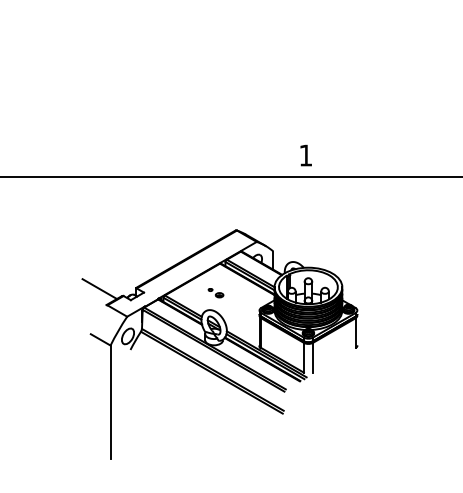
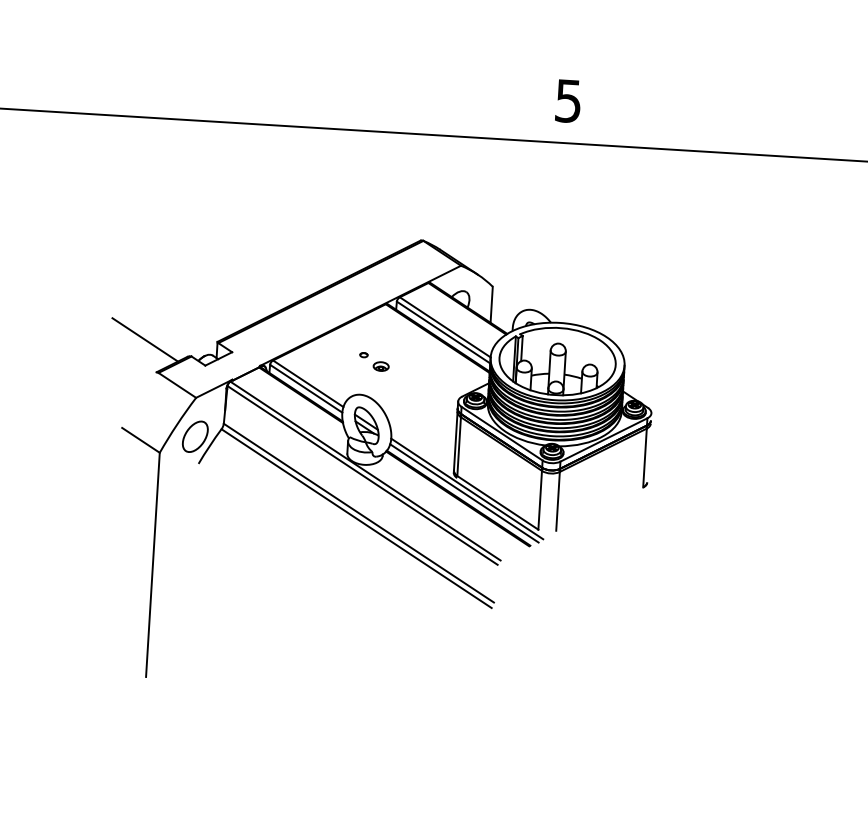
text: (305, 155) -> (567, 100), 1 -> 5

